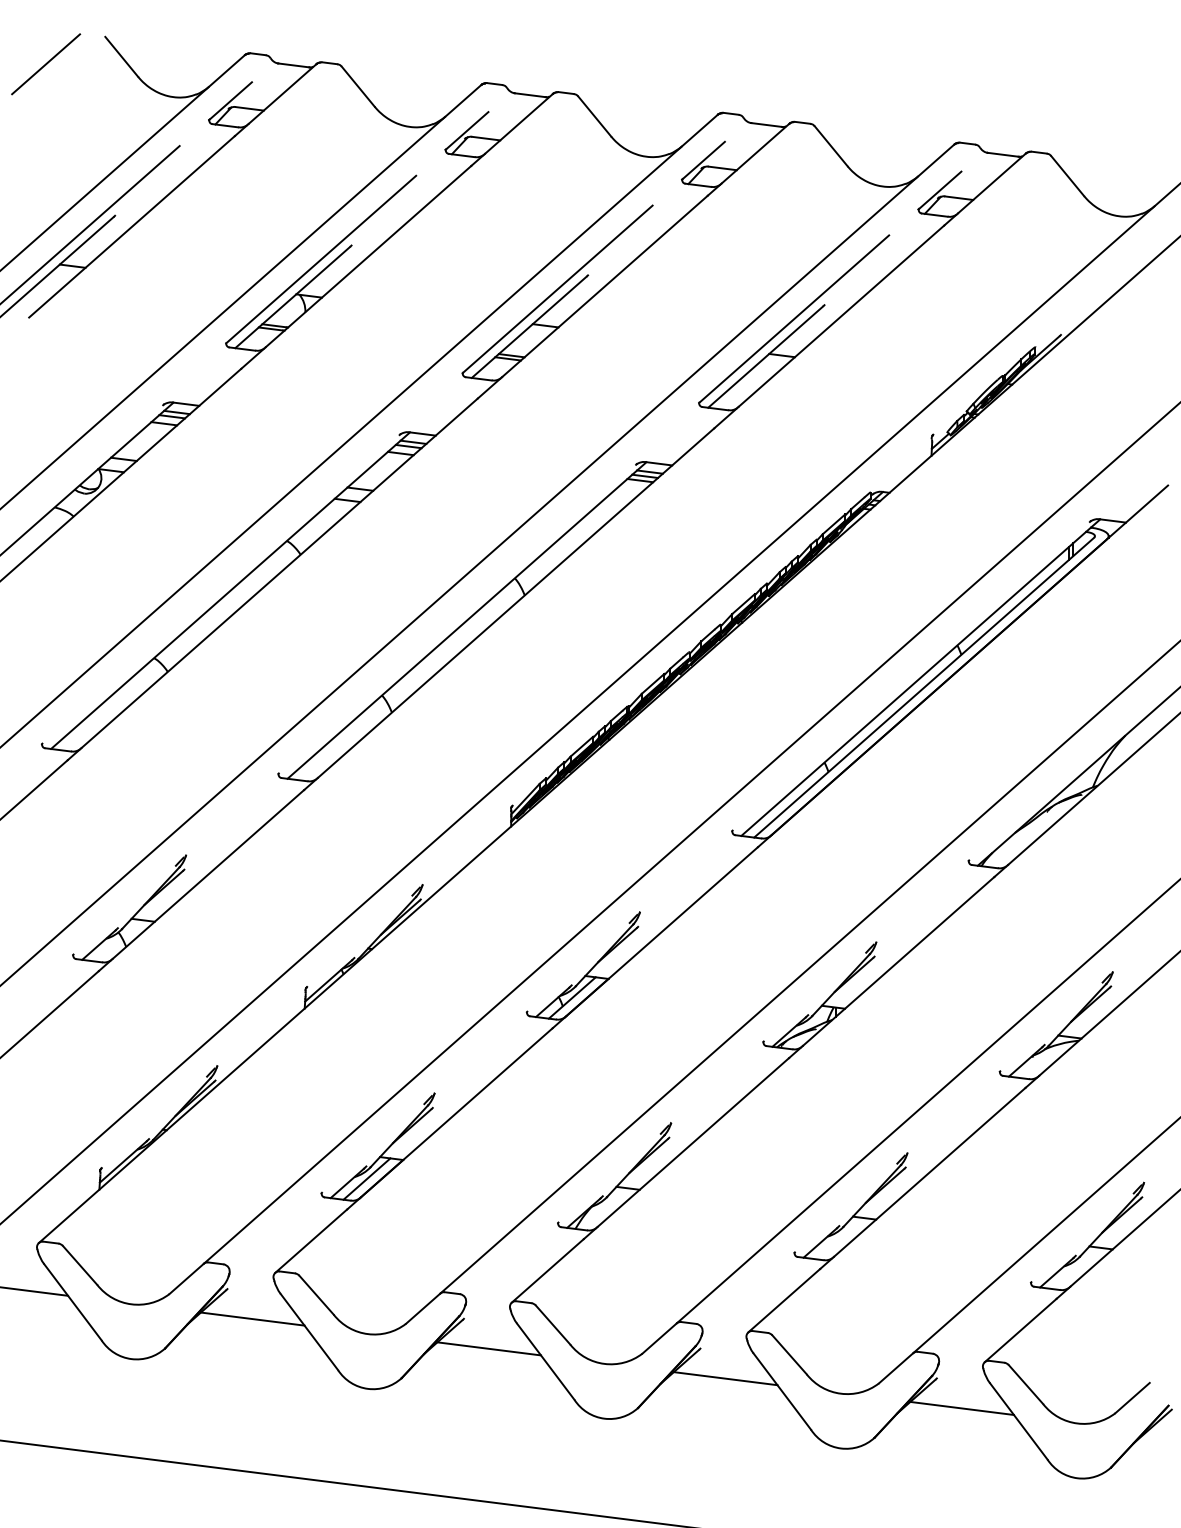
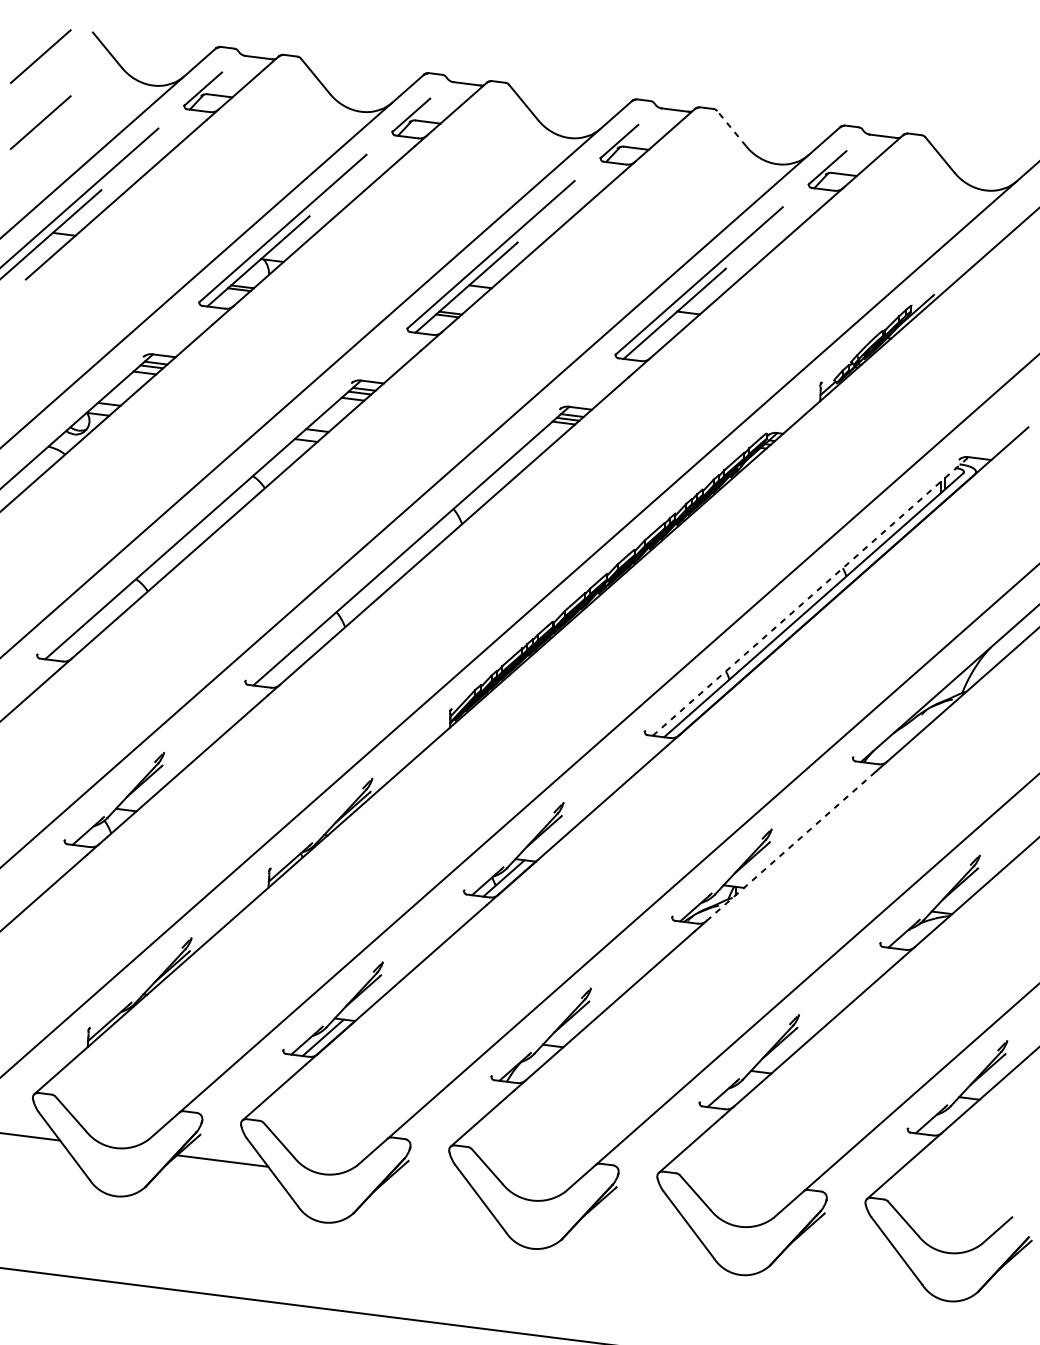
line: (46, 139) -> (41, 122), added
line: (831, 146) -> (732, 128), solid -> dashed
line: (921, 677) -> (811, 596), solid -> dashed
line: (898, 961) -> (791, 846), solid -> dashed
line: (489, 1348) -> (431, 1186), removed
line: (725, 1378) -> (638, 1213), removed
line: (961, 1407) -> (846, 1238), removed

